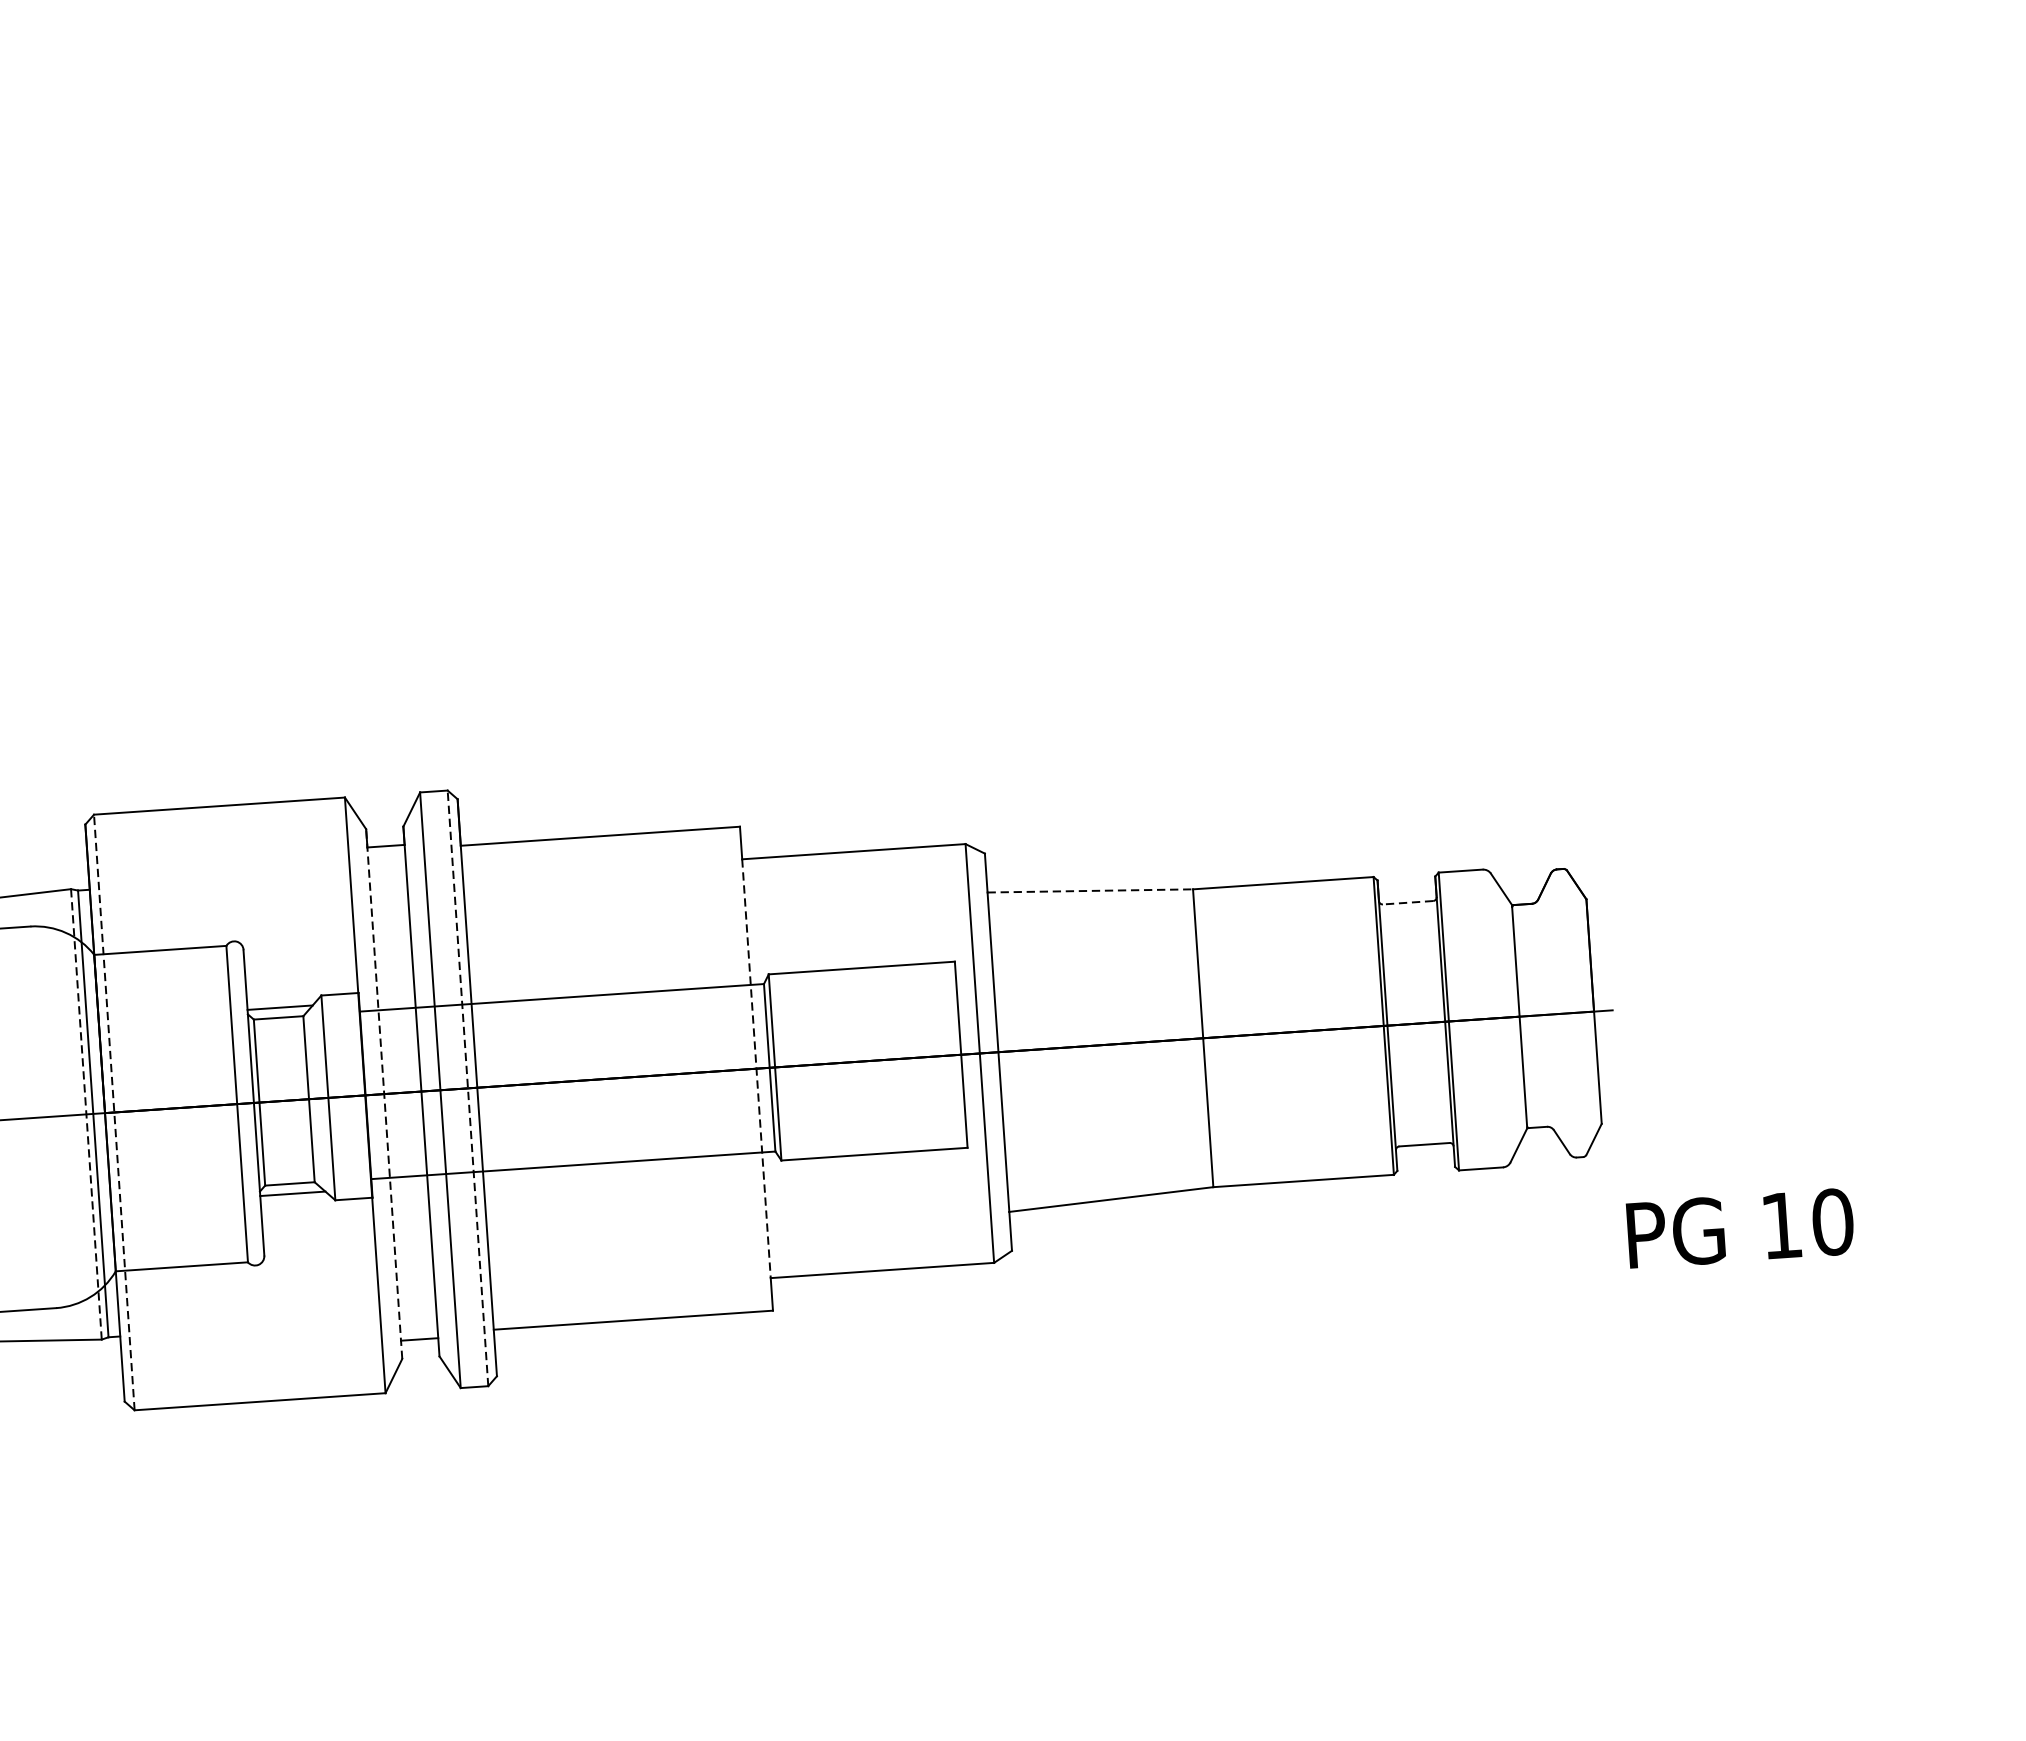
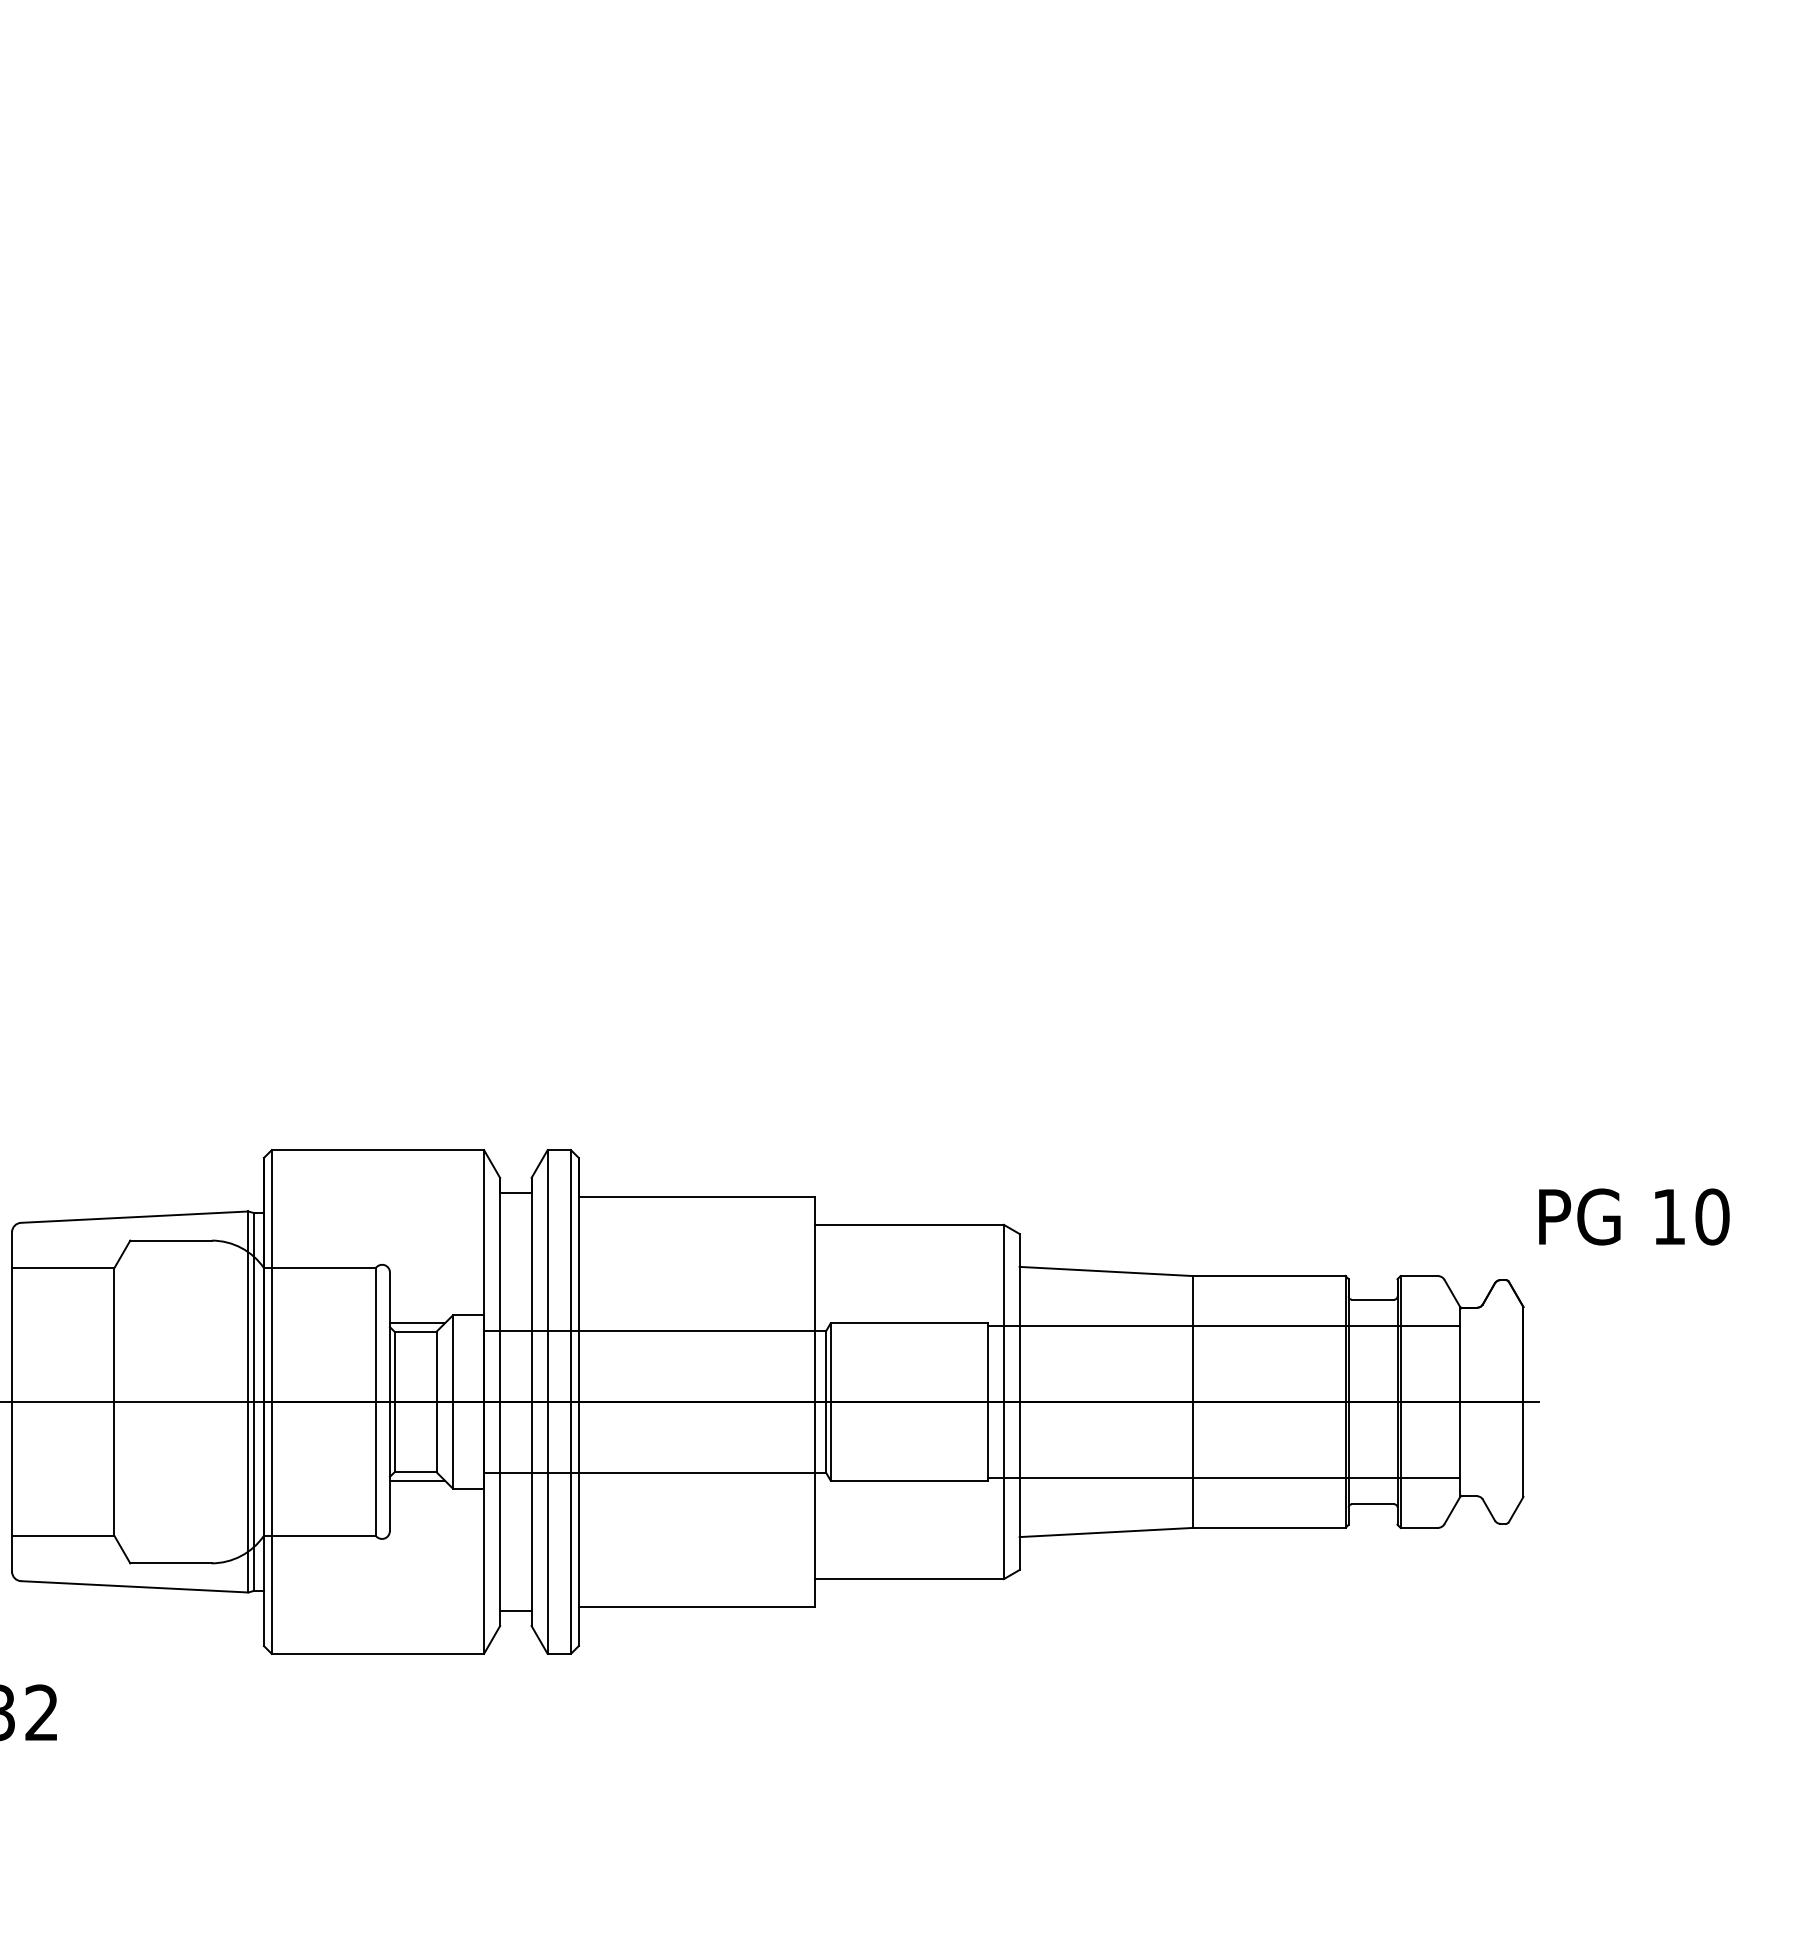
line: (1090, 890) -> (1106, 1271), dashed -> solid
line: (1407, 902) -> (1372, 1299), dashed -> solid
line: (1234, 946) -> (1224, 1326), added
line: (757, 1069) -> (815, 1402), dashed -> solid
line: (467, 1089) -> (570, 1402), dashed -> solid
line: (384, 1093) -> (500, 1401), dashed -> solid
line: (113, 1113) -> (271, 1402), dashed -> solid
line: (86, 1114) -> (248, 1402), dashed -> solid
line: (1246, 1124) -> (1224, 1477), added
text: (1740, 1227) -> (1634, 1216), moved

